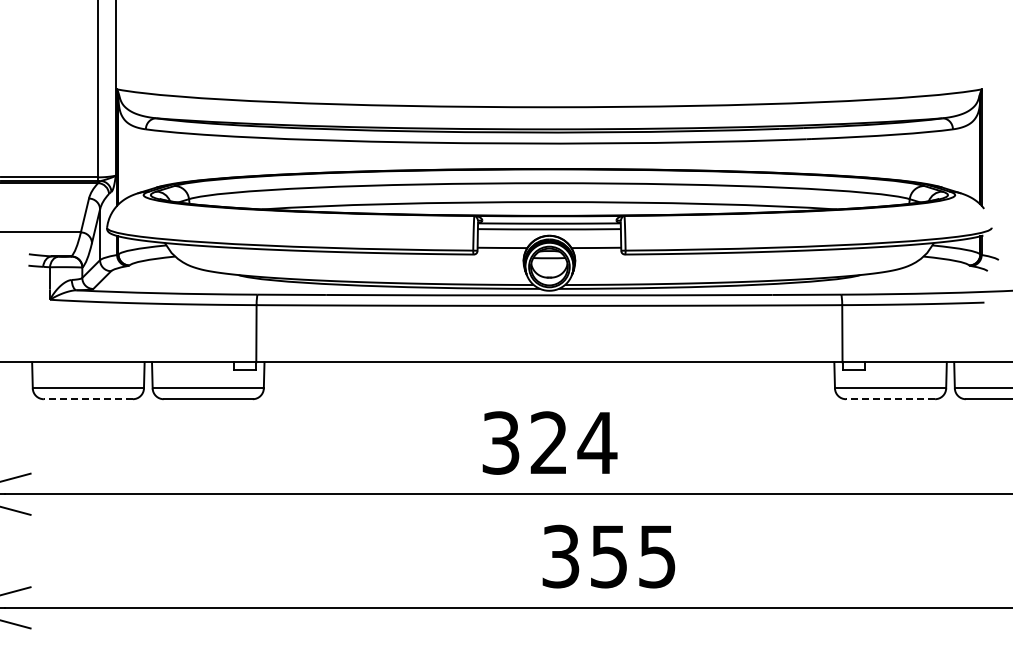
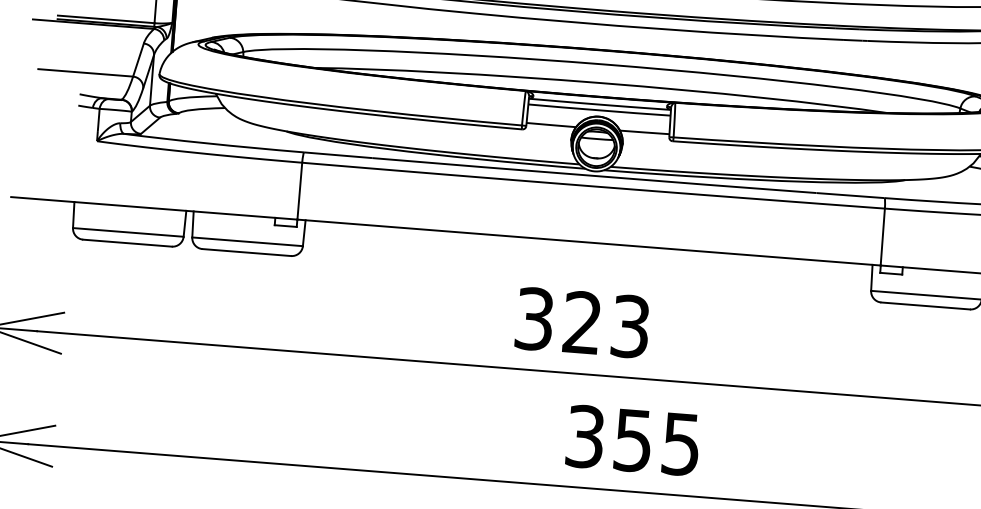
line: (88, 399) -> (127, 243), dashed -> solid
line: (890, 399) -> (925, 306), dashed -> solid
text: (597, 442) -> (630, 326), 324 -> 323

